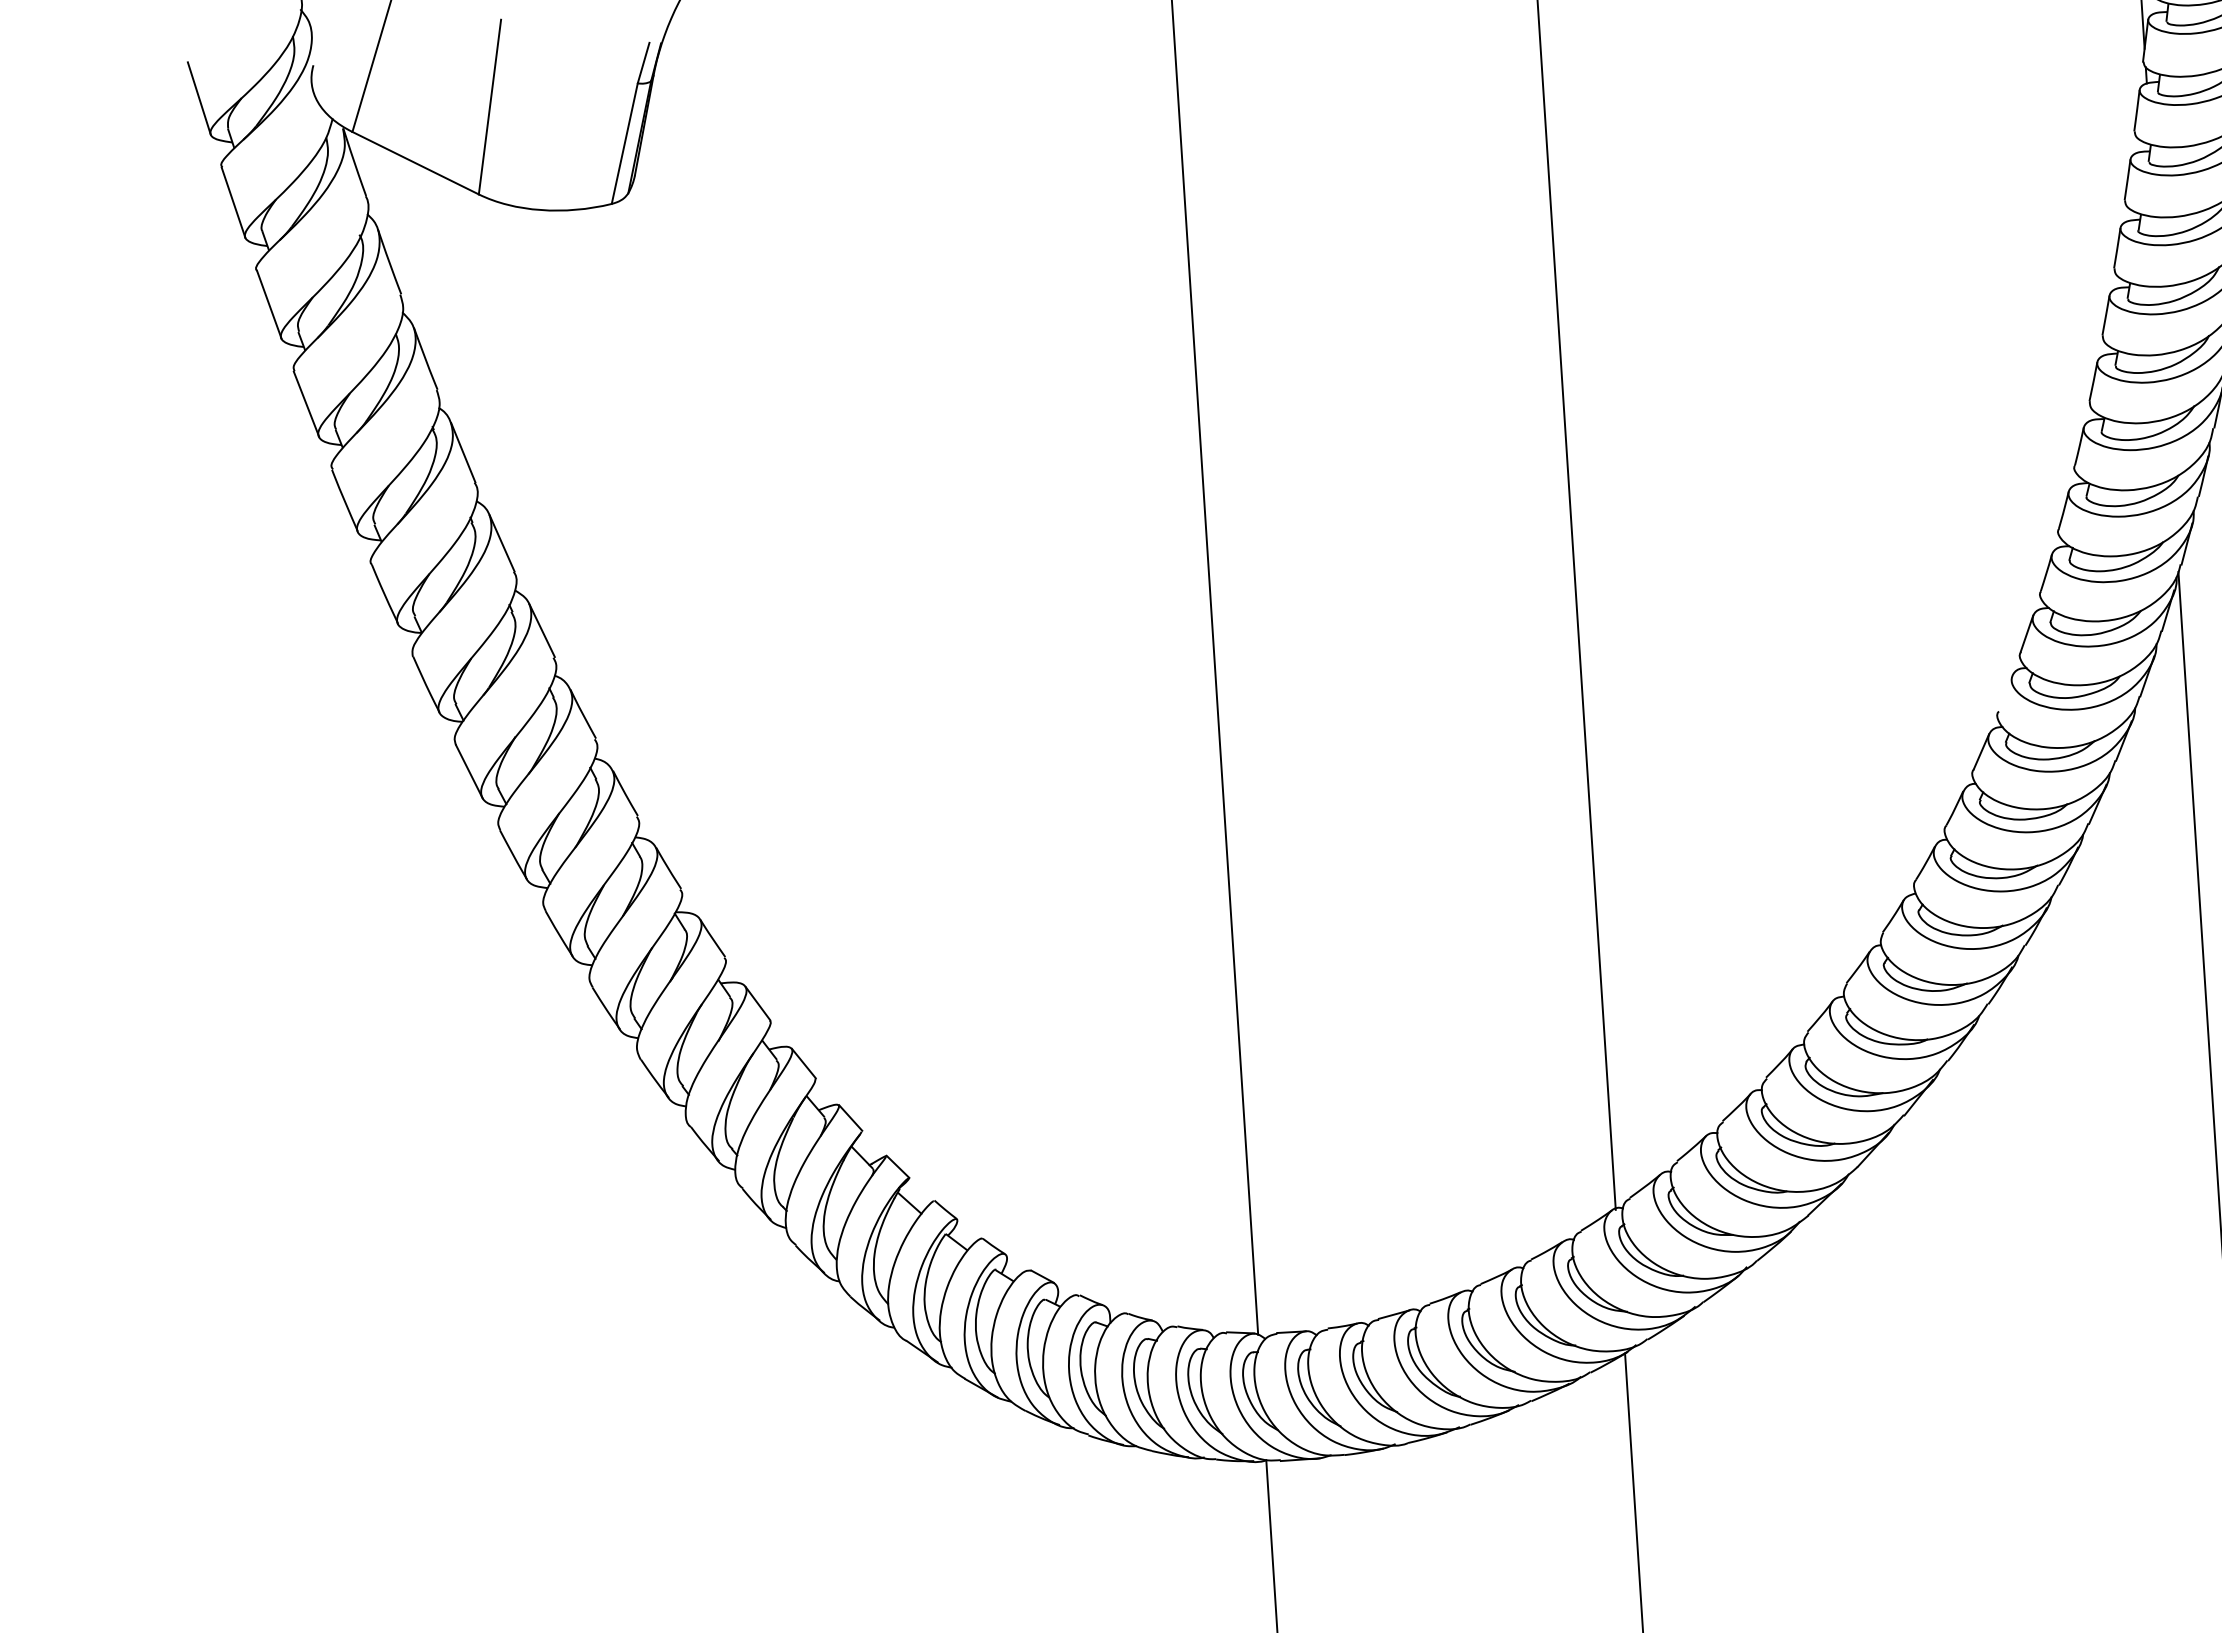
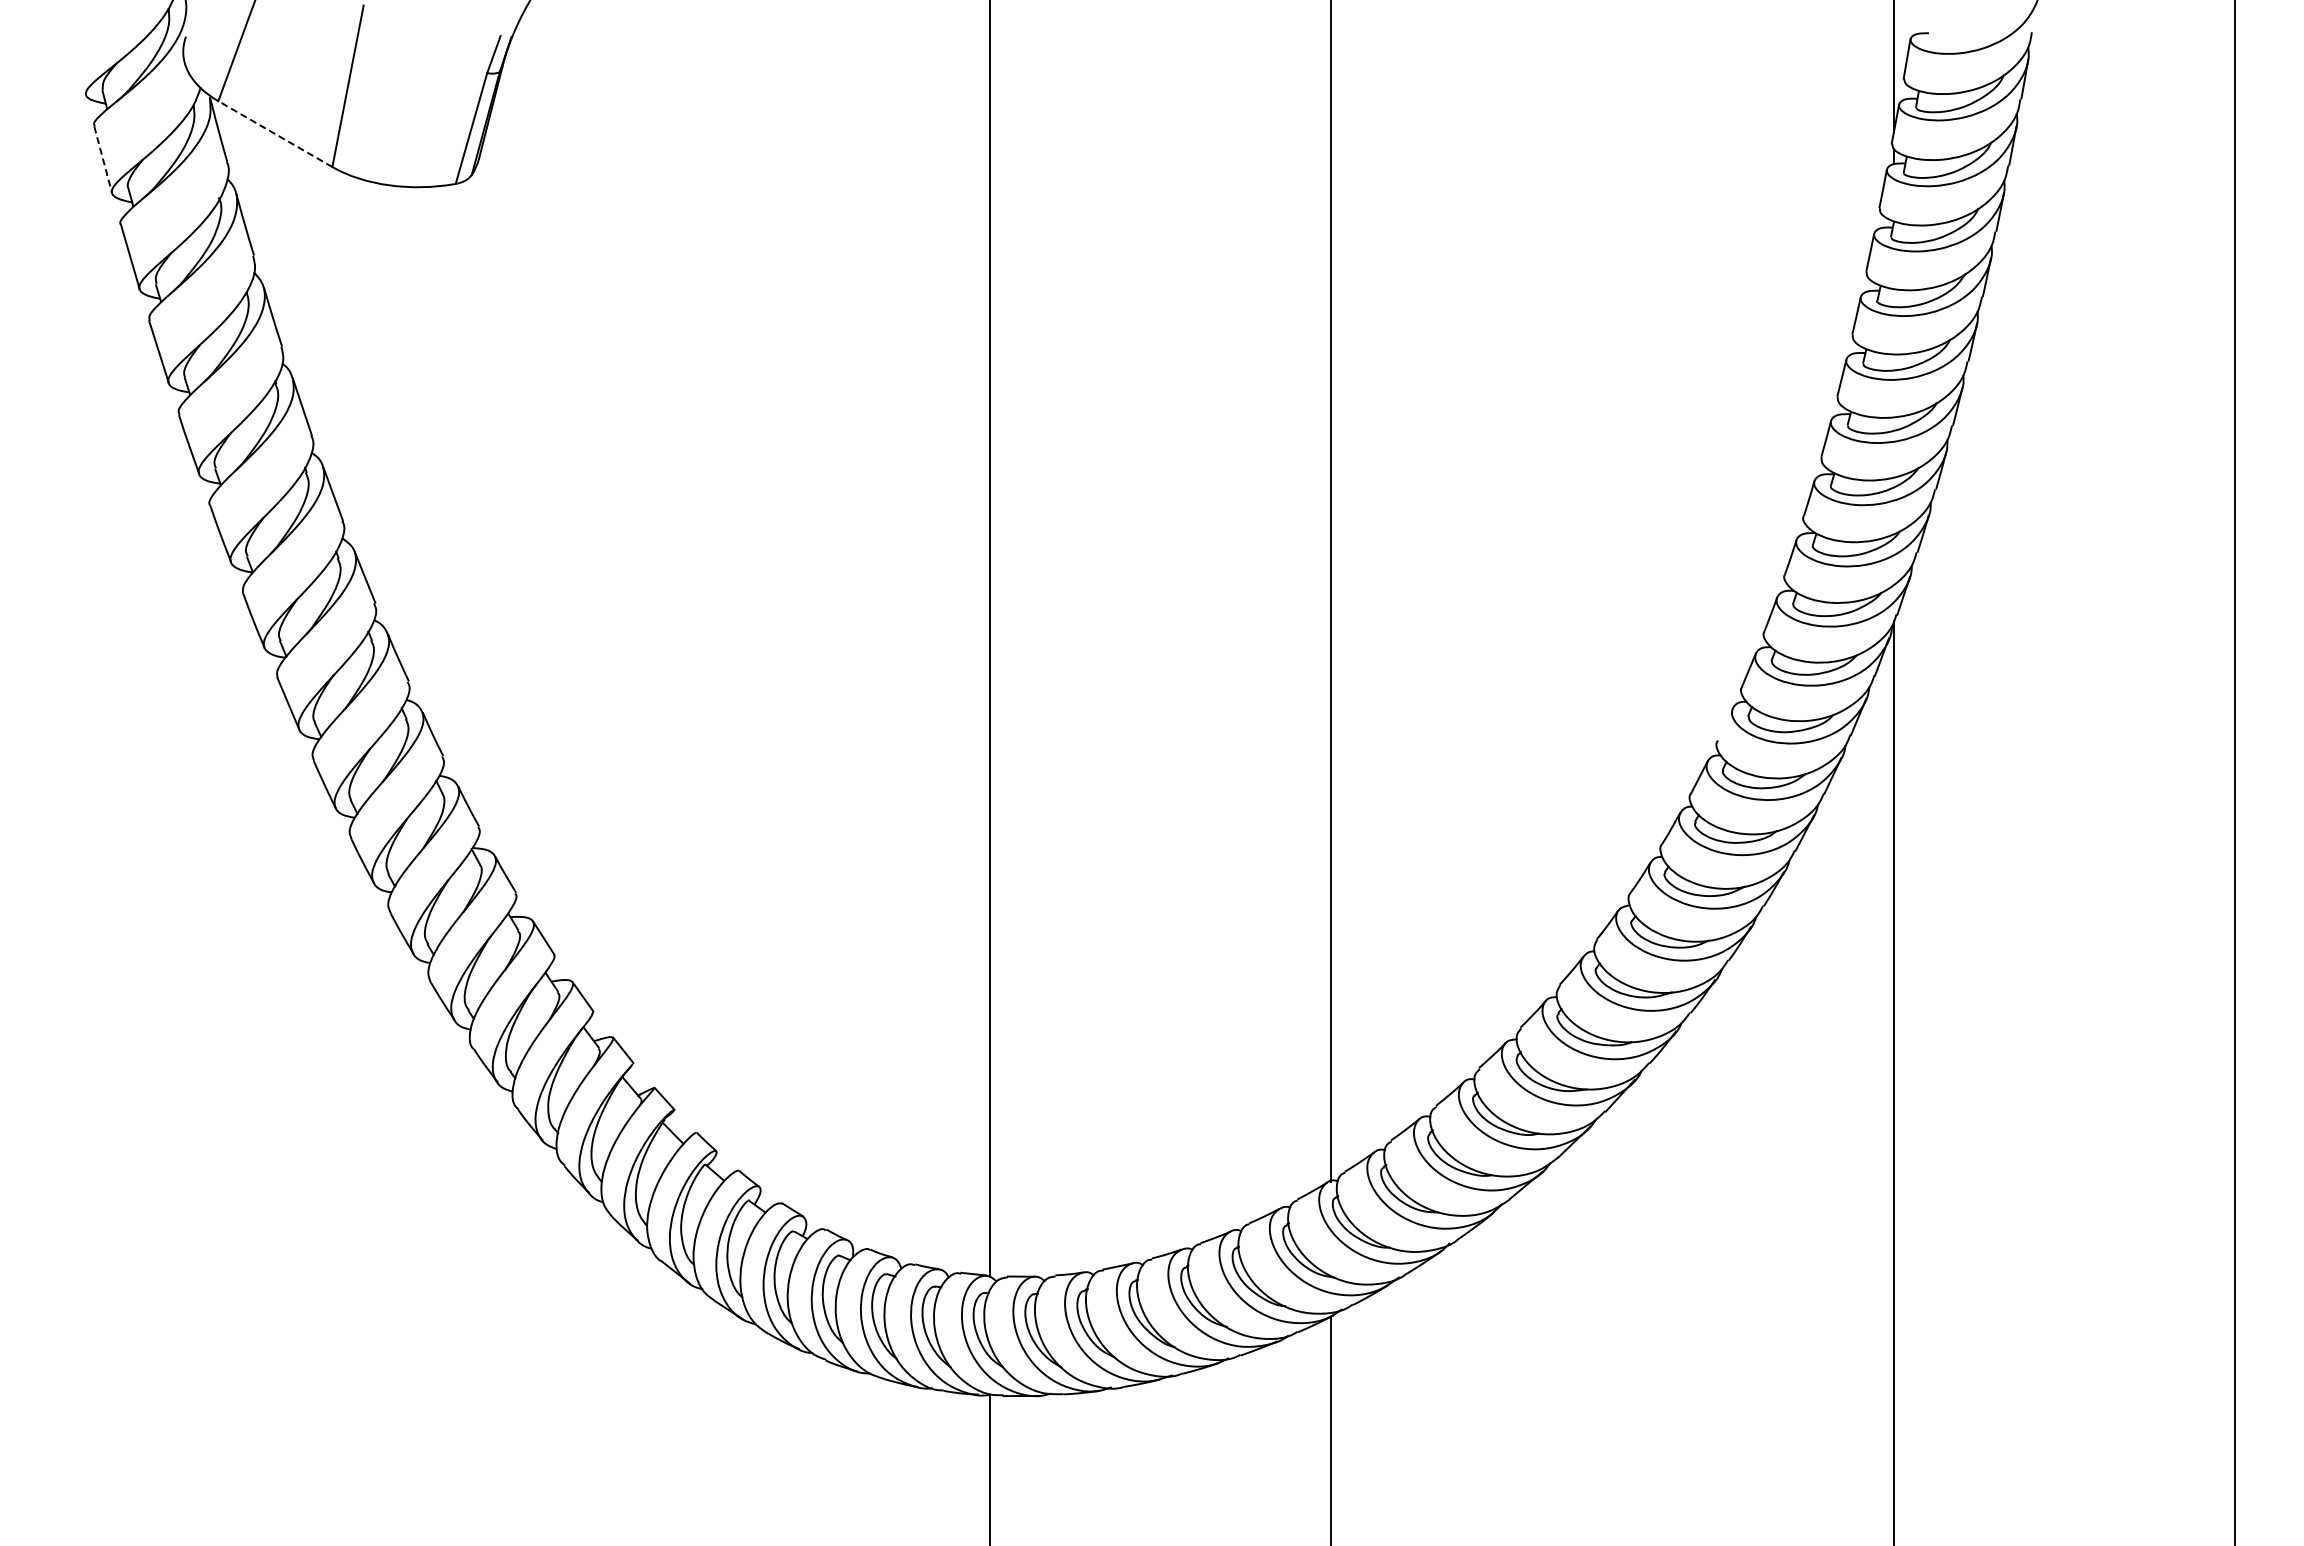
line: (199, 98) -> (77, 60), removed
line: (415, 163) -> (275, 134), solid -> dashed
line: (233, 202) -> (103, 159), solid -> dashed

